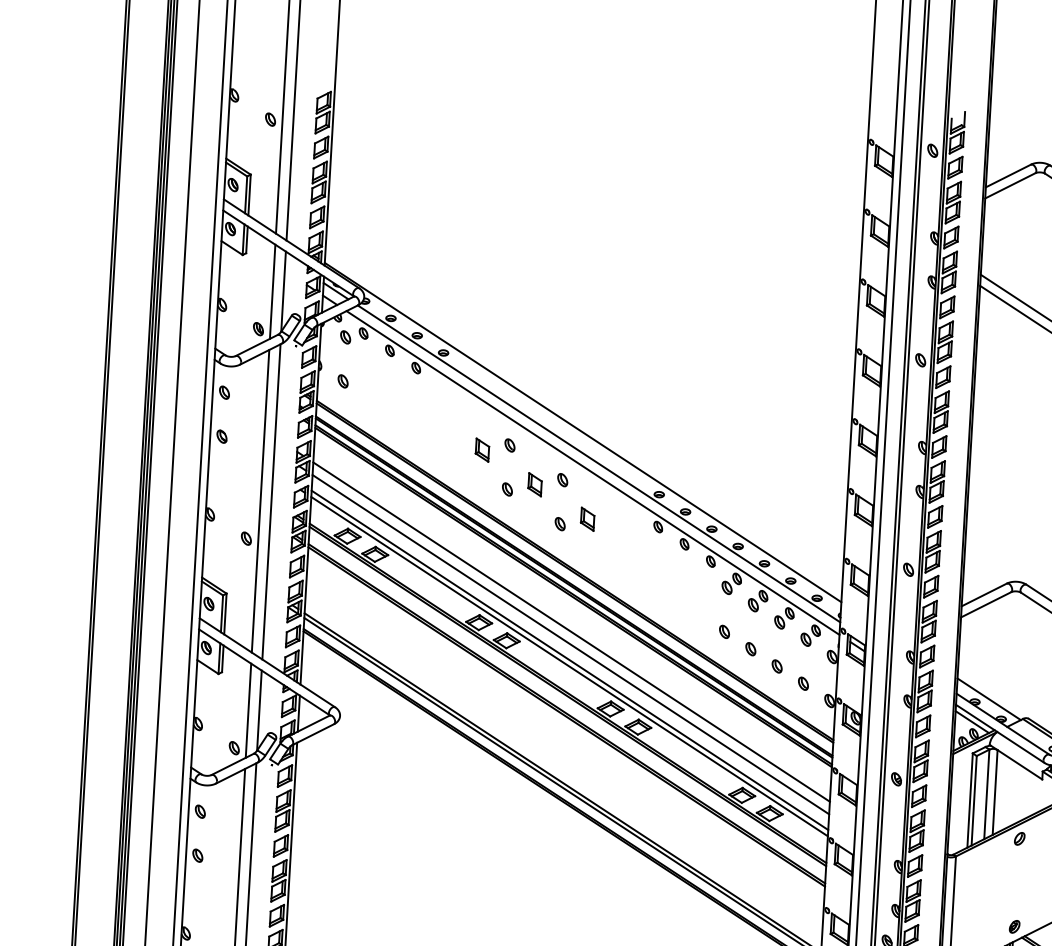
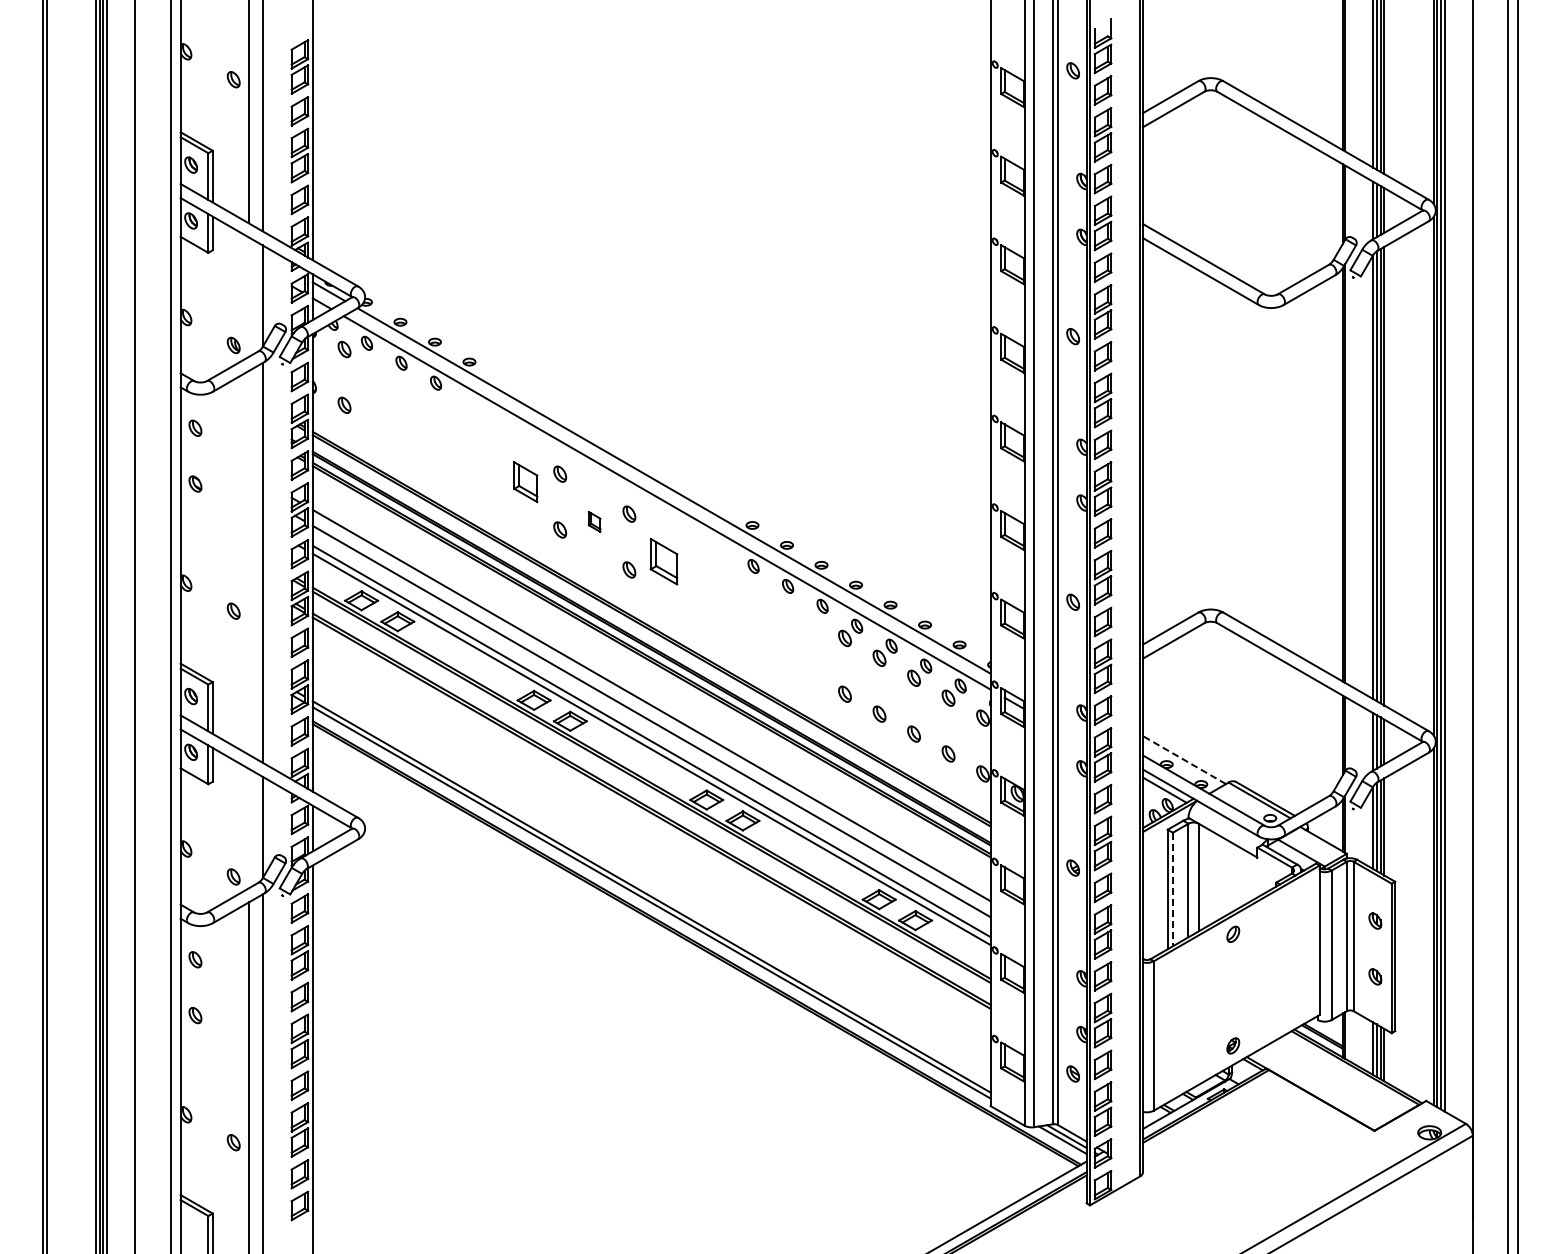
line: (272, 291) -> (248, 296), removed
line: (582, 432) -> (651, 452), removed
part: (482, 449) -> (525, 481), size x1.4
part: (534, 484) -> (594, 521), size x0.7
line: (260, 500) -> (248, 562), removed
part: (587, 519) -> (663, 561), size x1.6
line: (989, 699) -> (1184, 760), solid -> dashed
line: (248, 710) -> (248, 828), removed
line: (973, 800) -> (1172, 889), solid -> dashed

